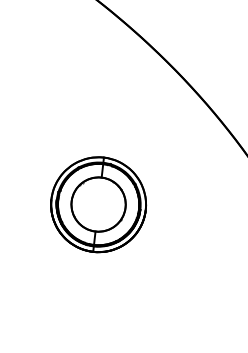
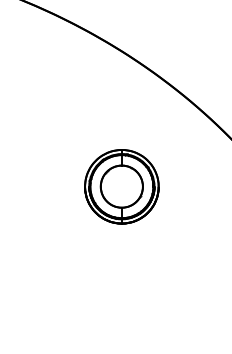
part: (98, 204) -> (121, 186), moved

